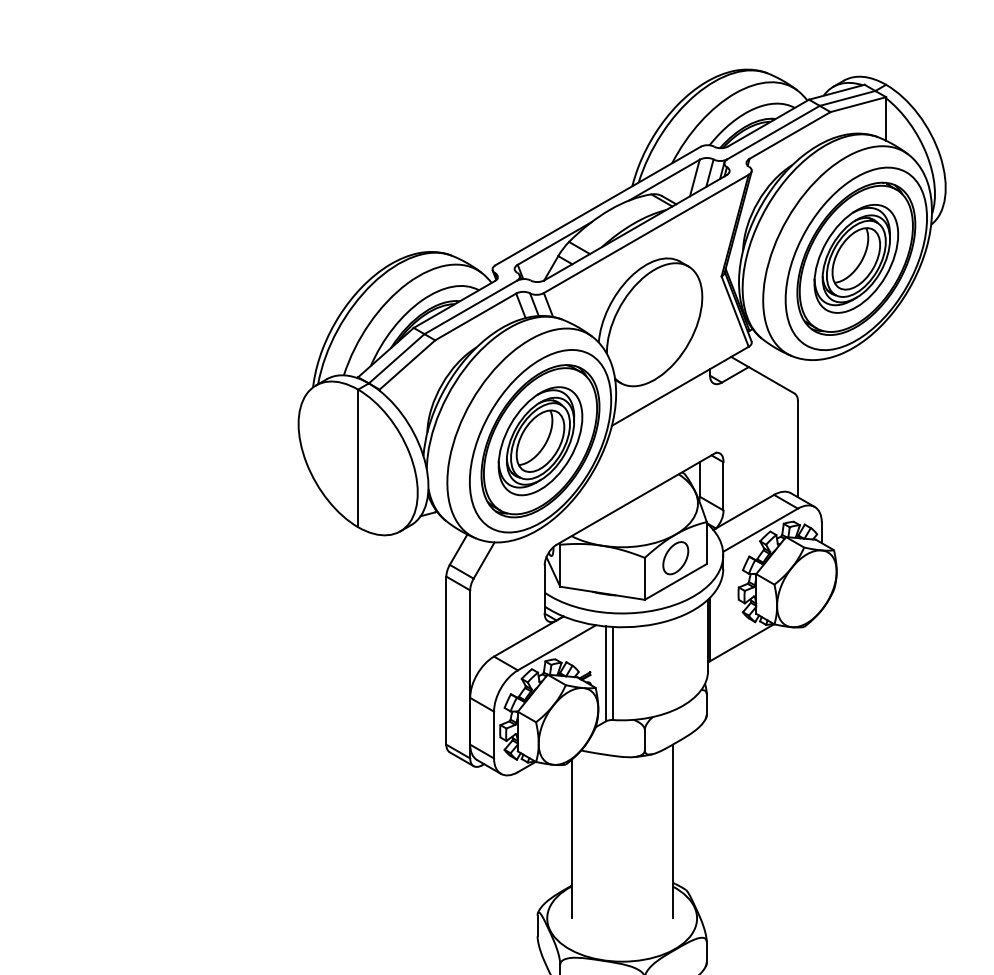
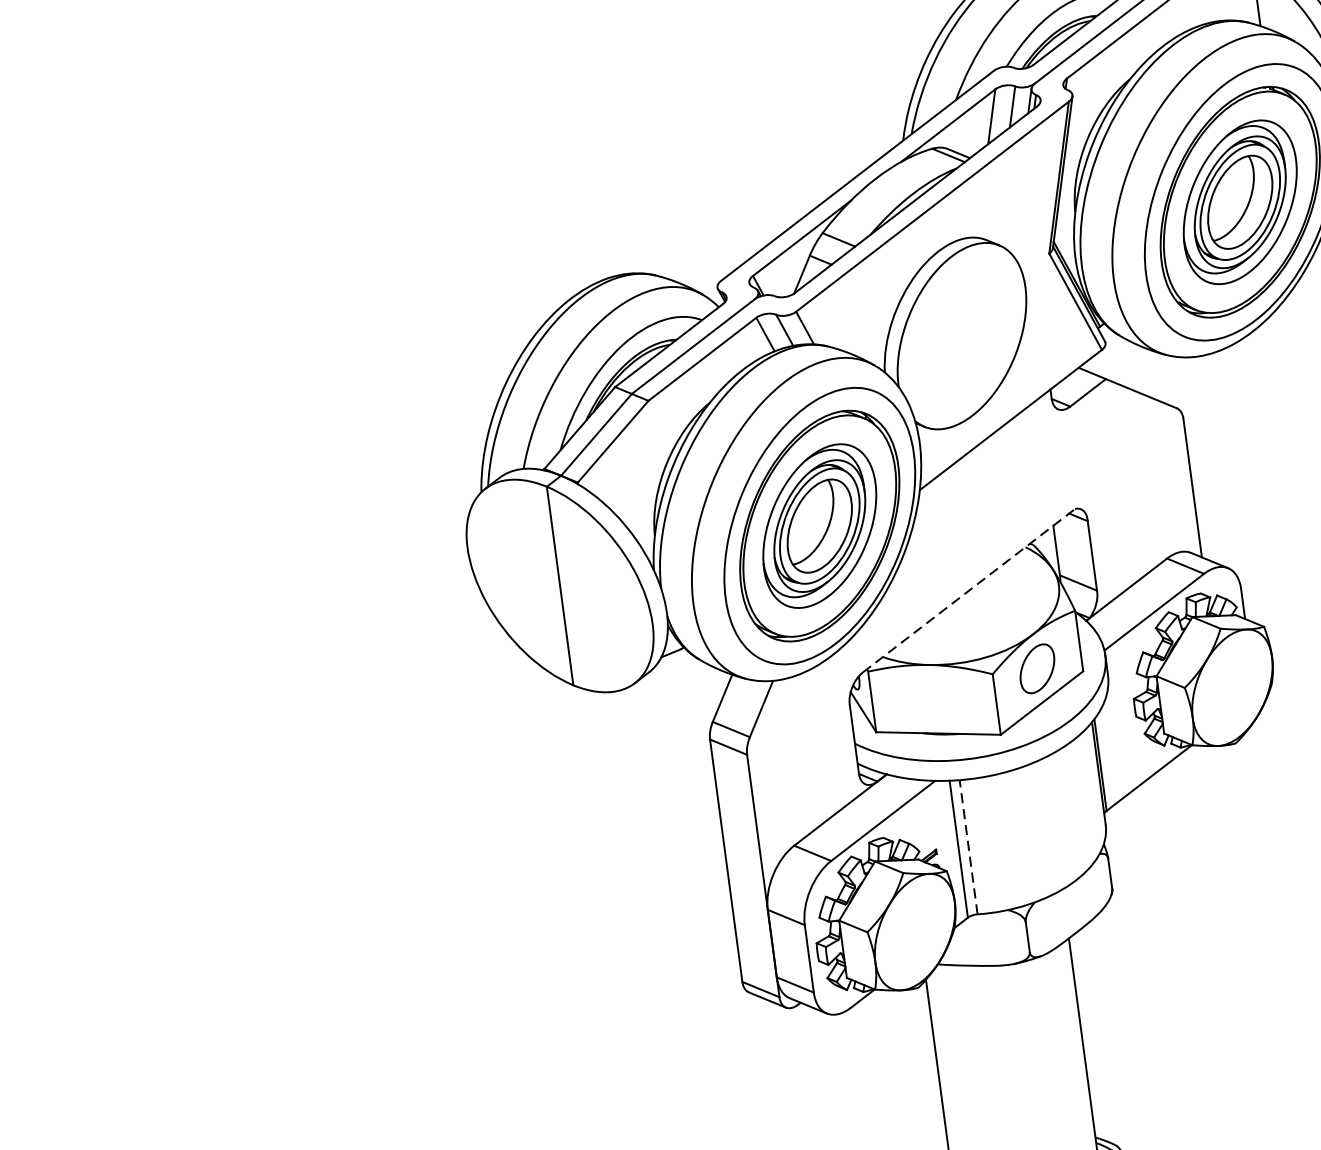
line: (636, 498) -> (969, 590), solid -> dashed
line: (612, 673) -> (968, 847), solid -> dashed

